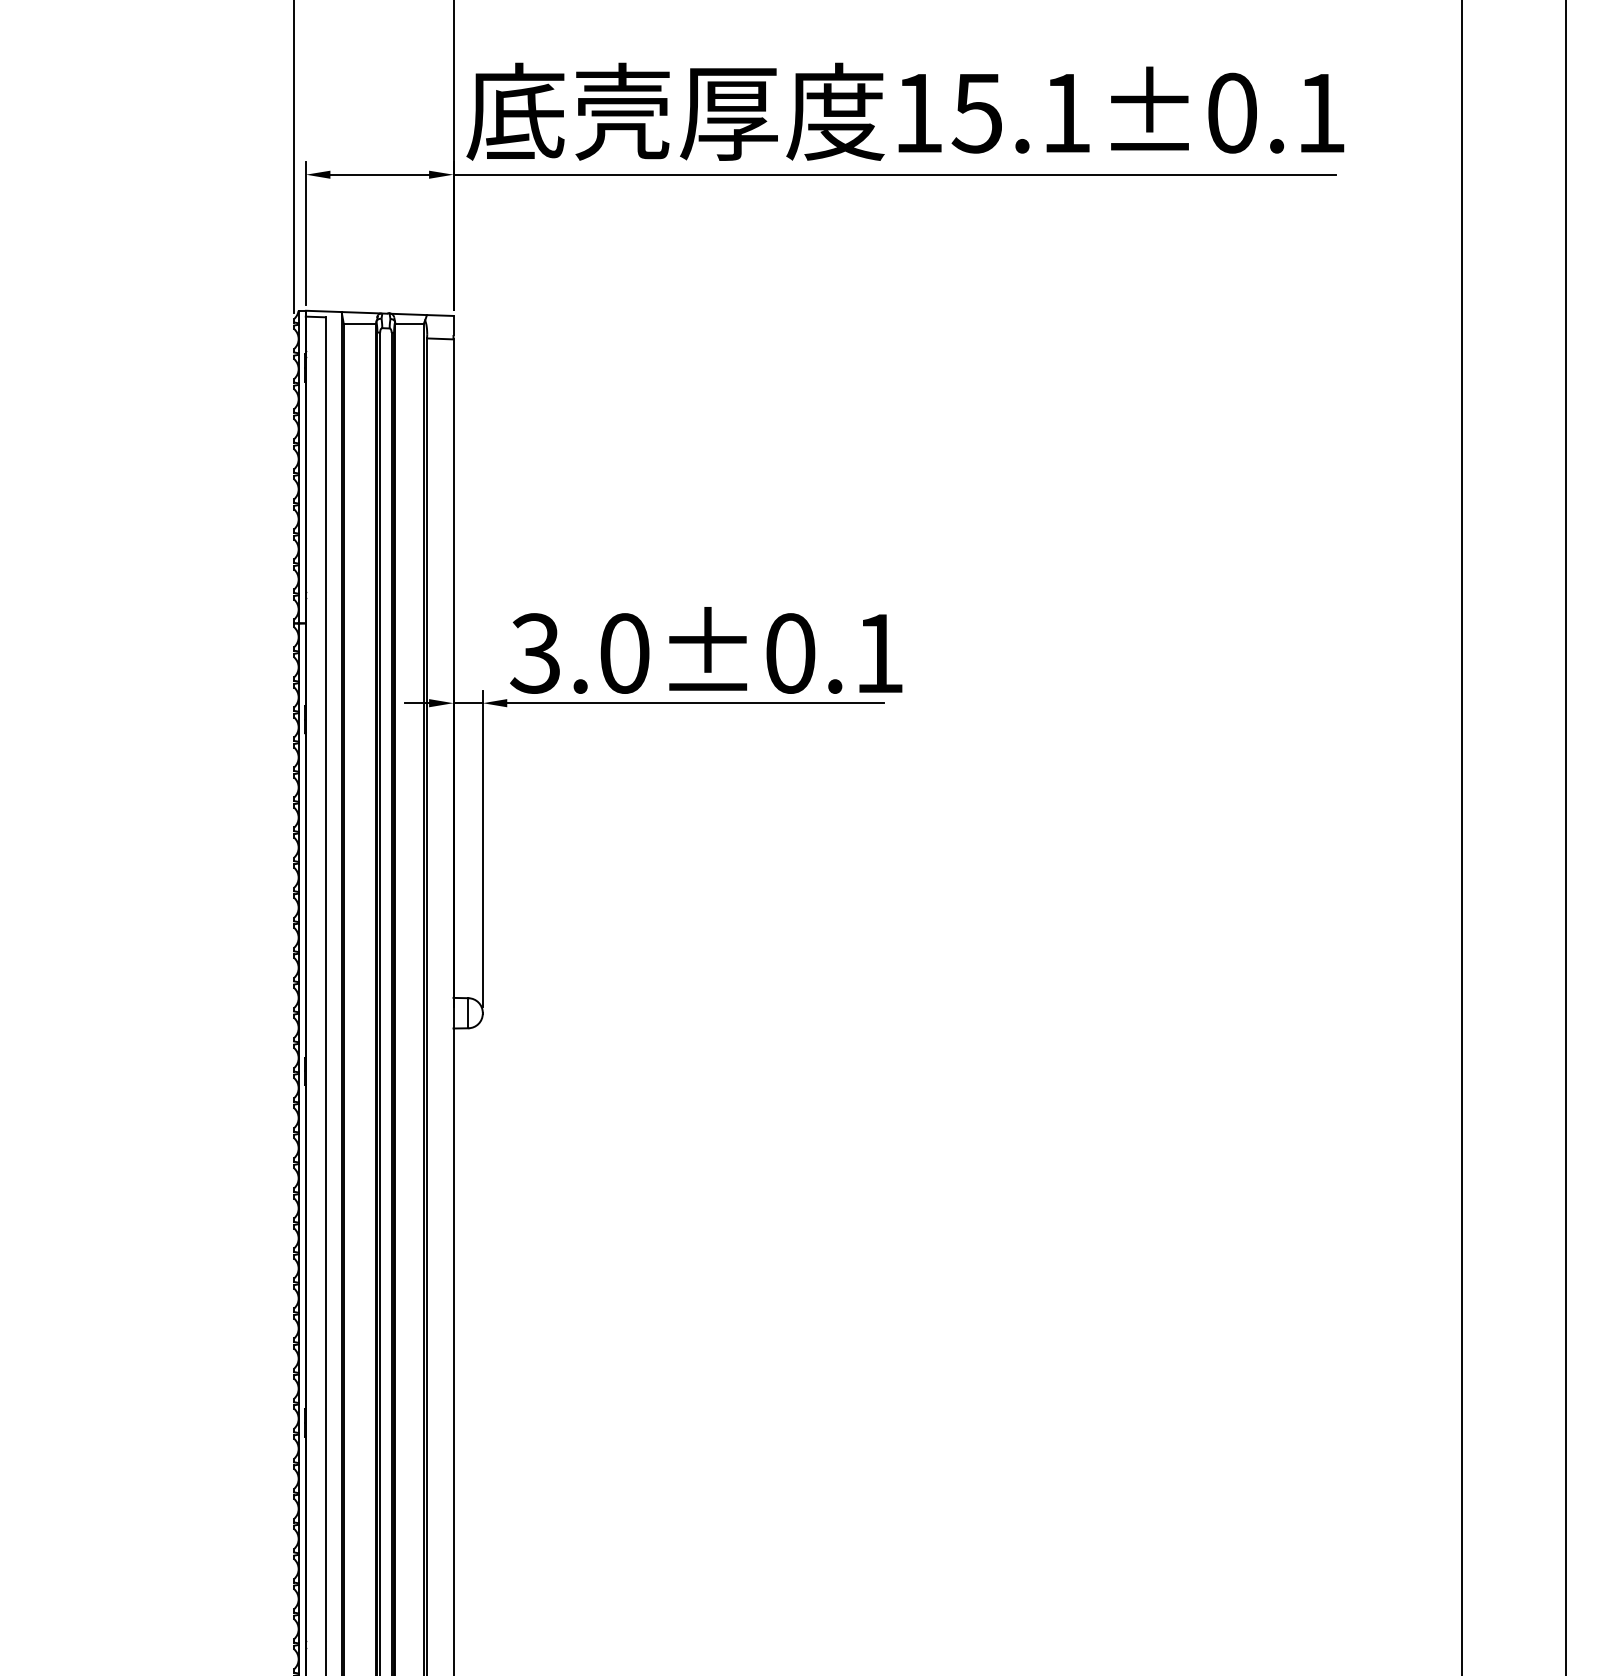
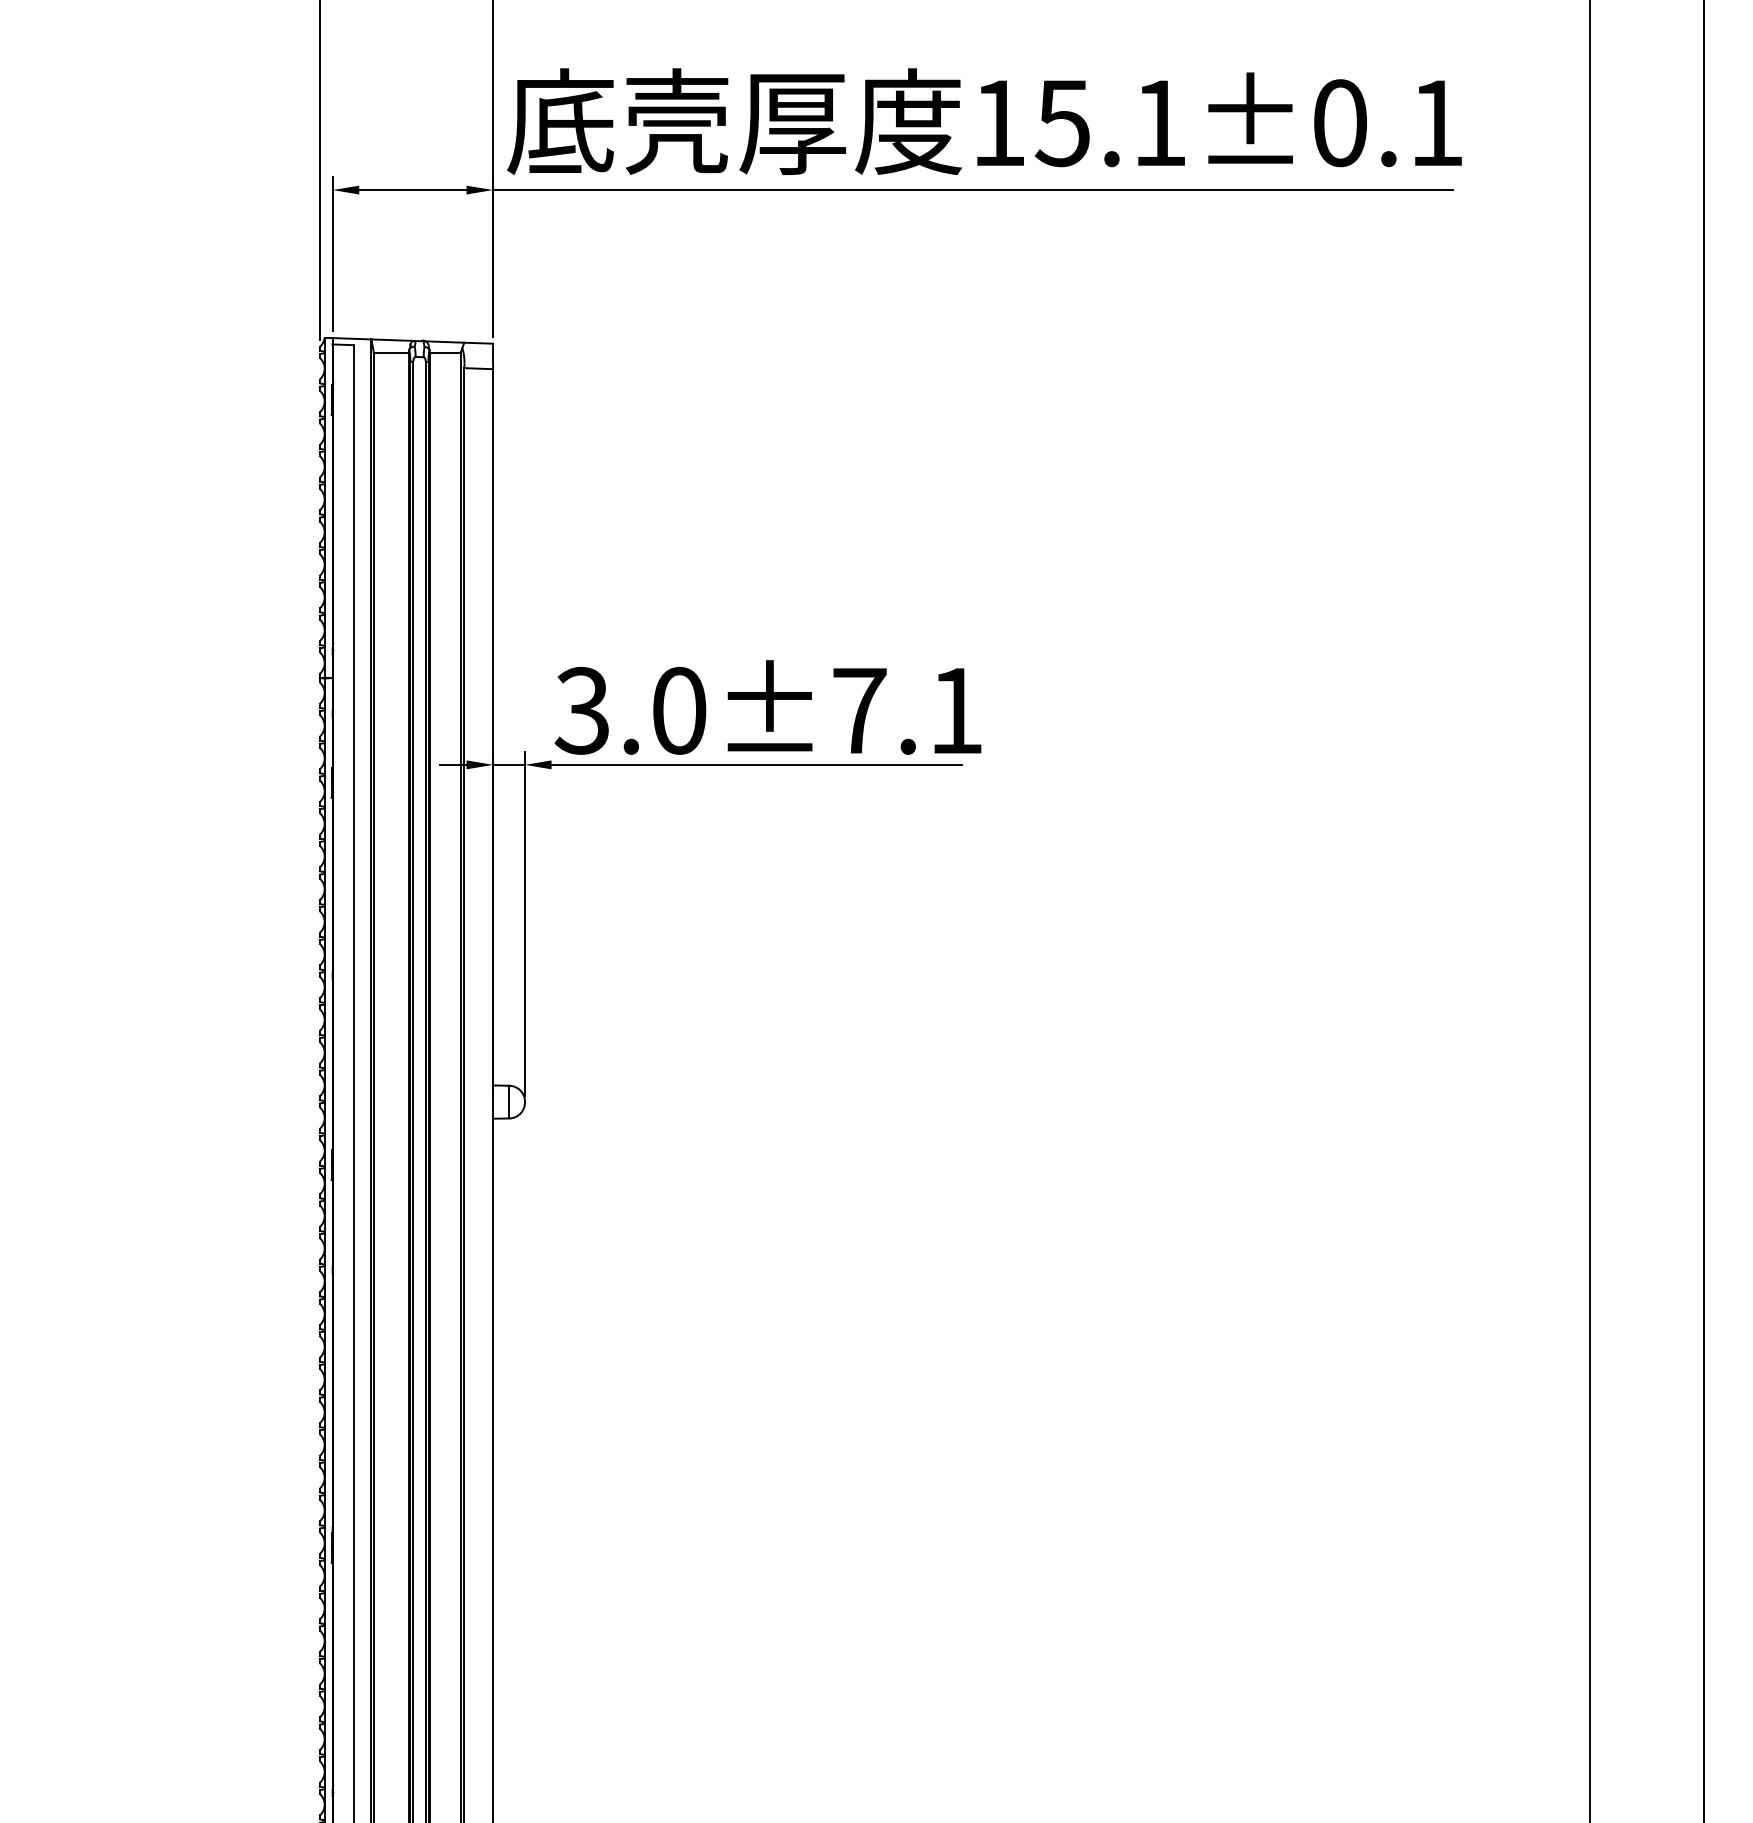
text: (790, 653) -> (859, 710), 3.0±0.1 -> 3.0±7.1

